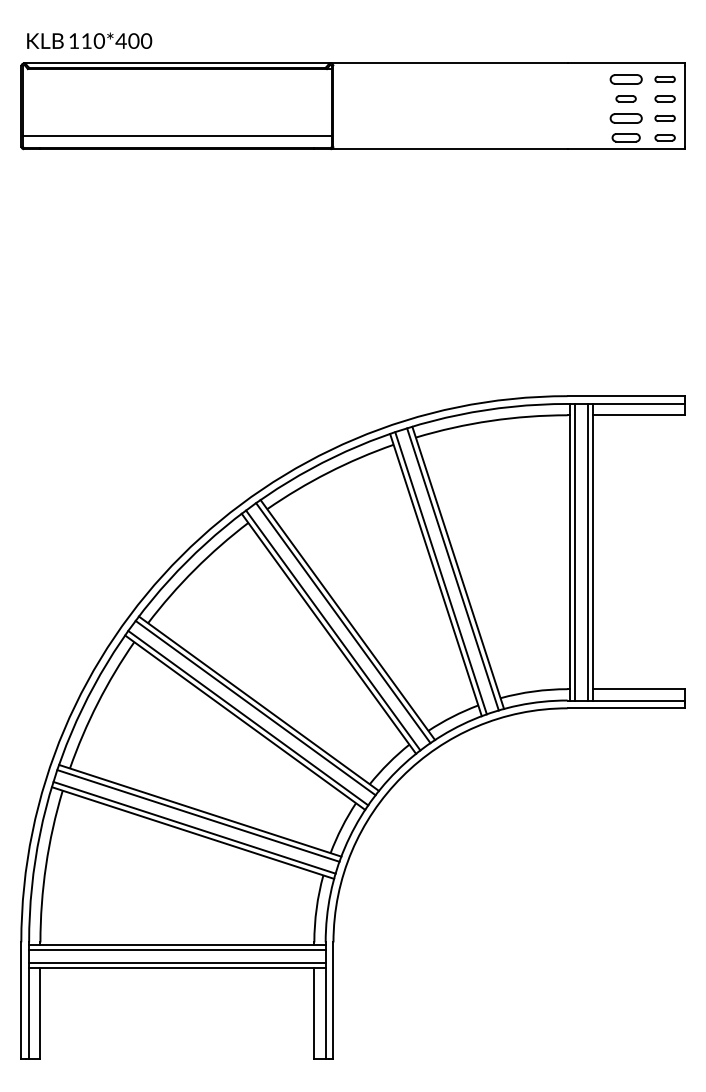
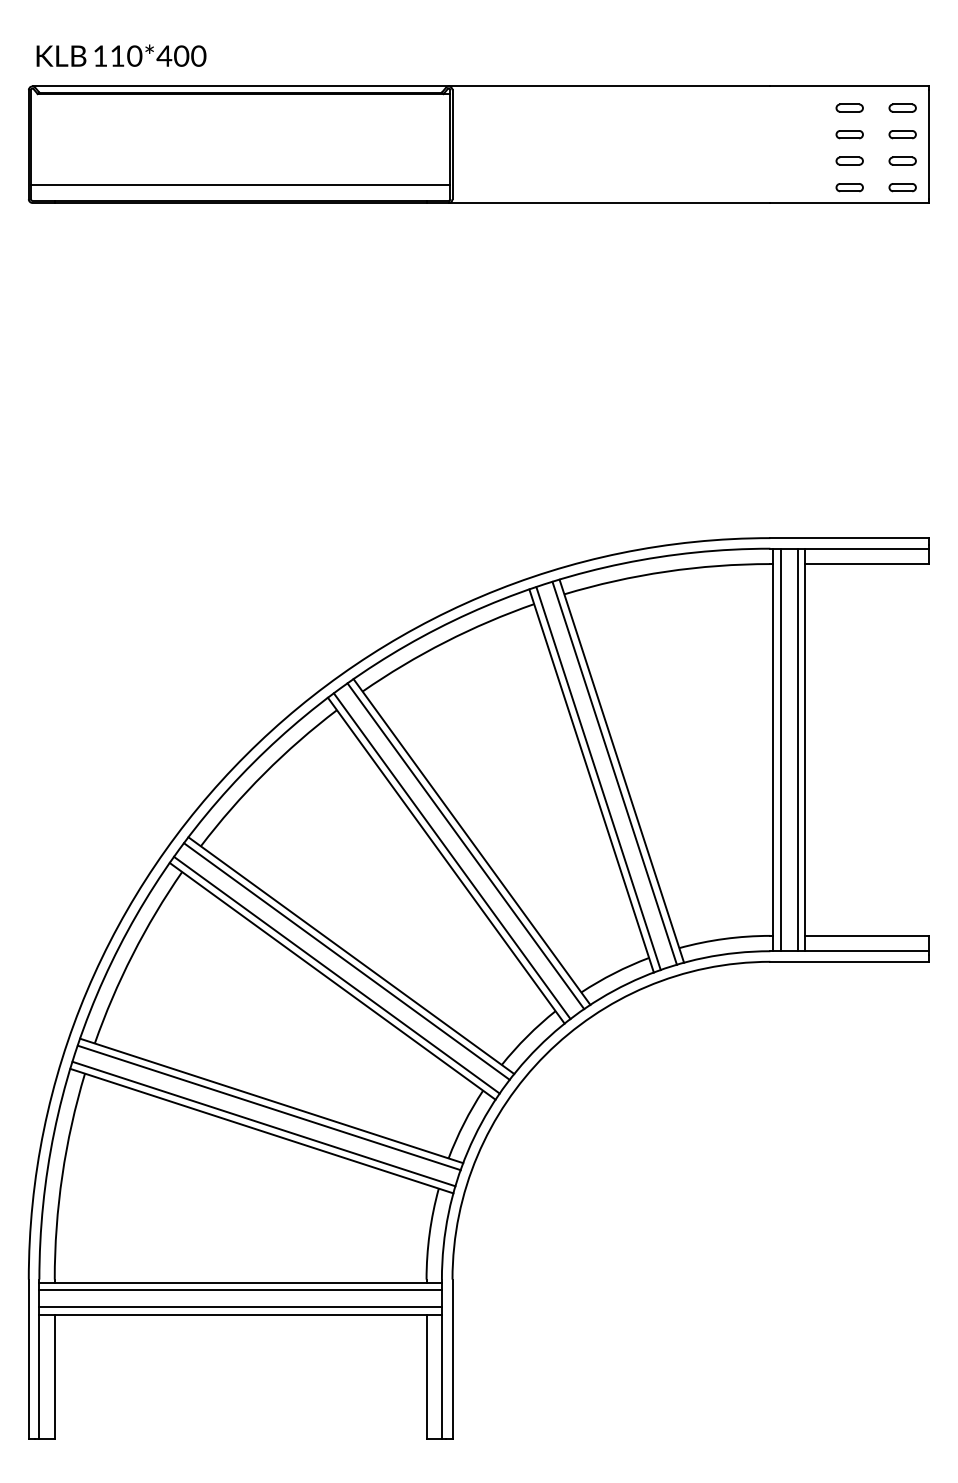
part: (625, 78) -> (849, 107), size x0.62
part: (625, 117) -> (849, 160), size x0.62
part: (625, 137) -> (849, 187), size x0.71

